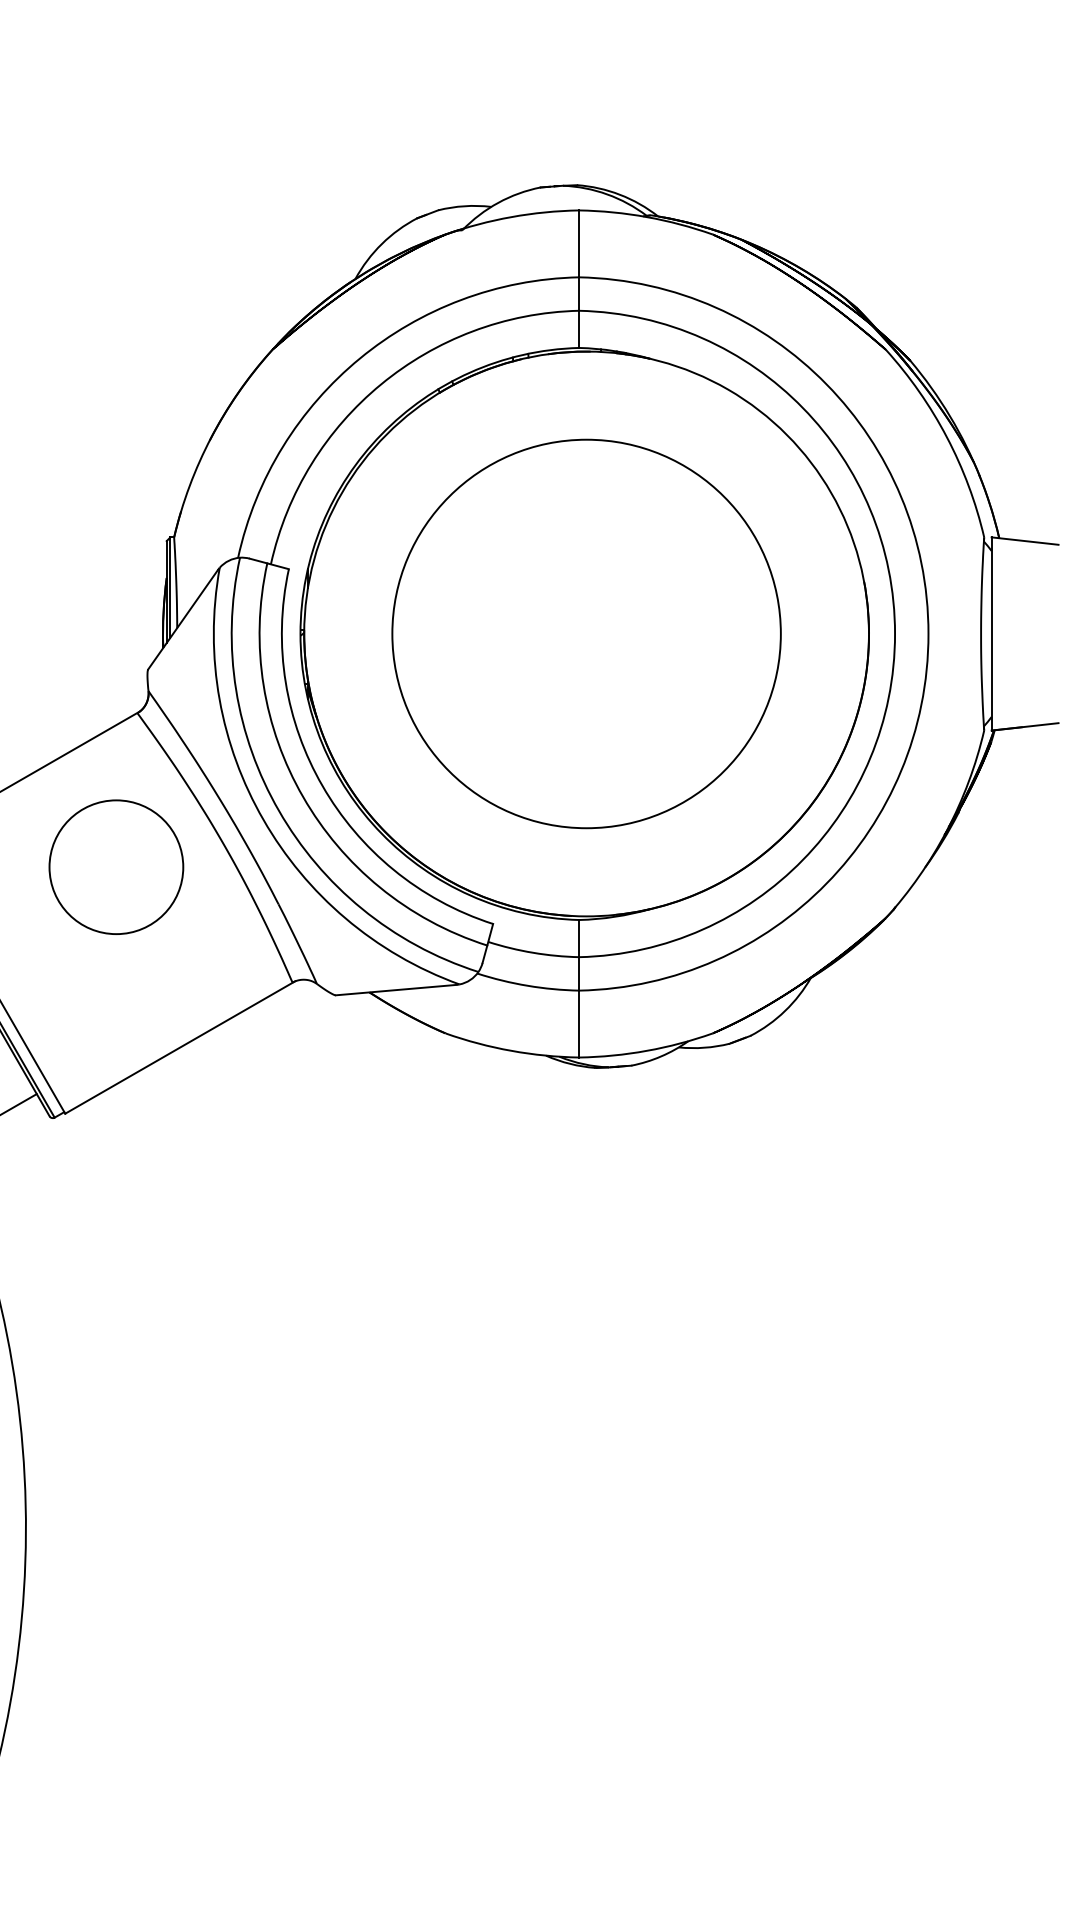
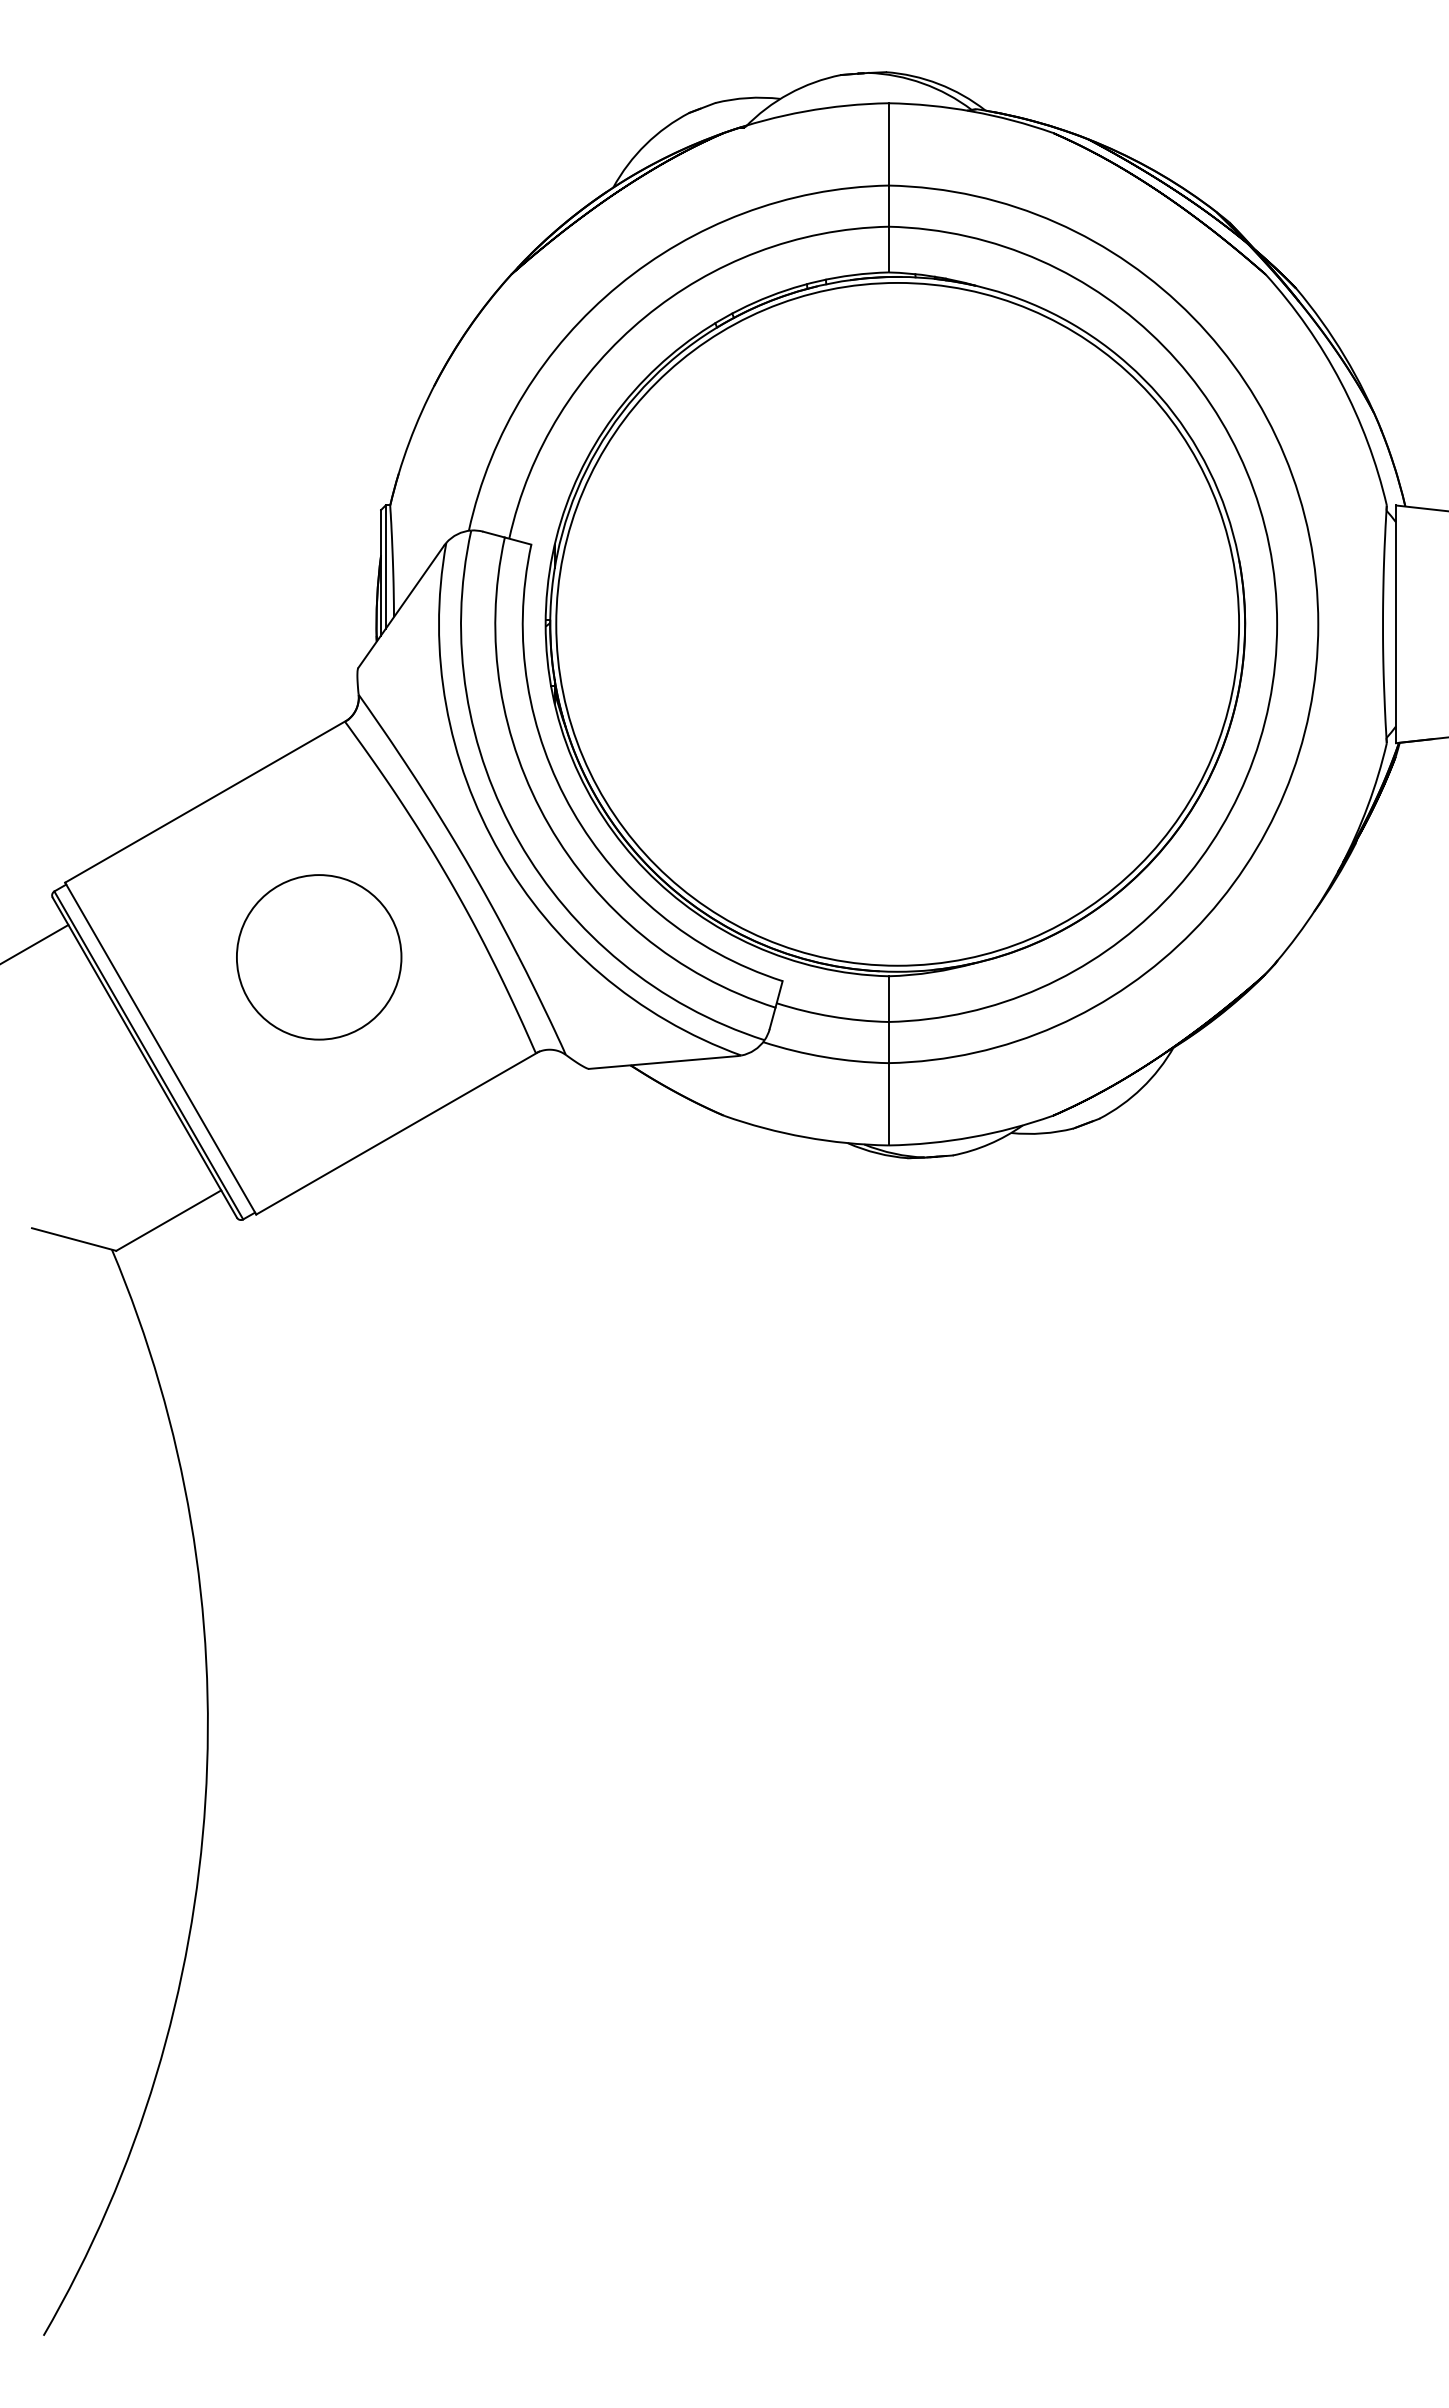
circle: (586, 633) -> (897, 623), size x1.43
circle: (116, 867) -> (319, 957), moved

